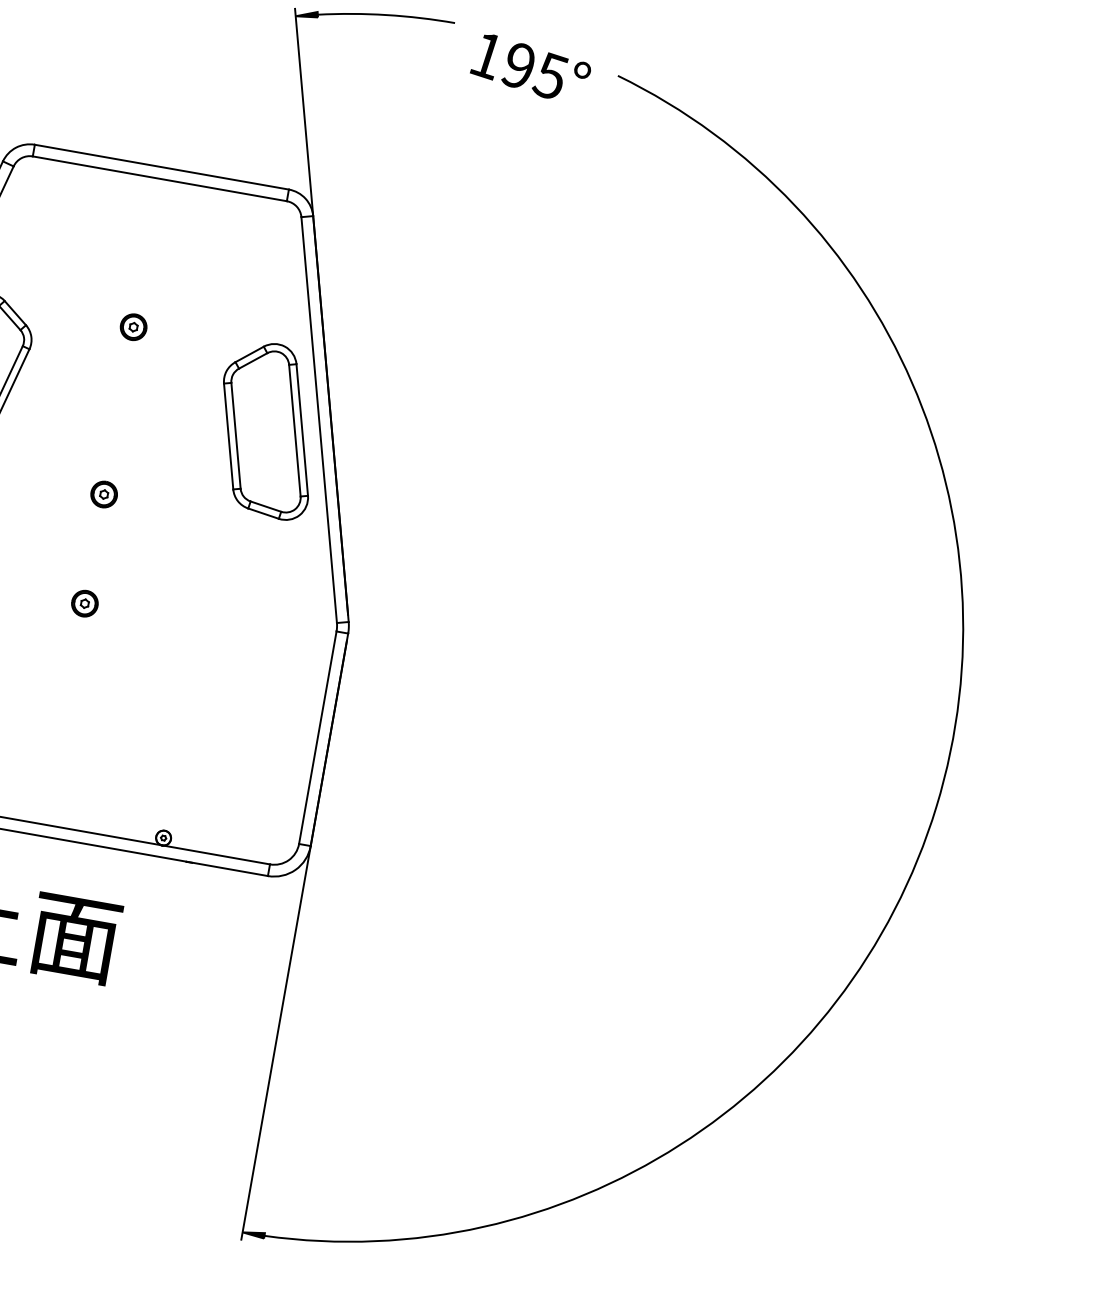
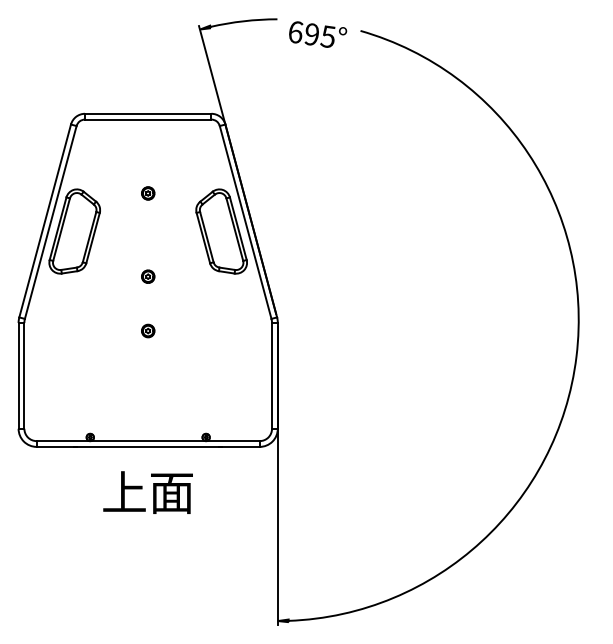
text: (486, 55) -> (295, 32), 195° -> 695°

